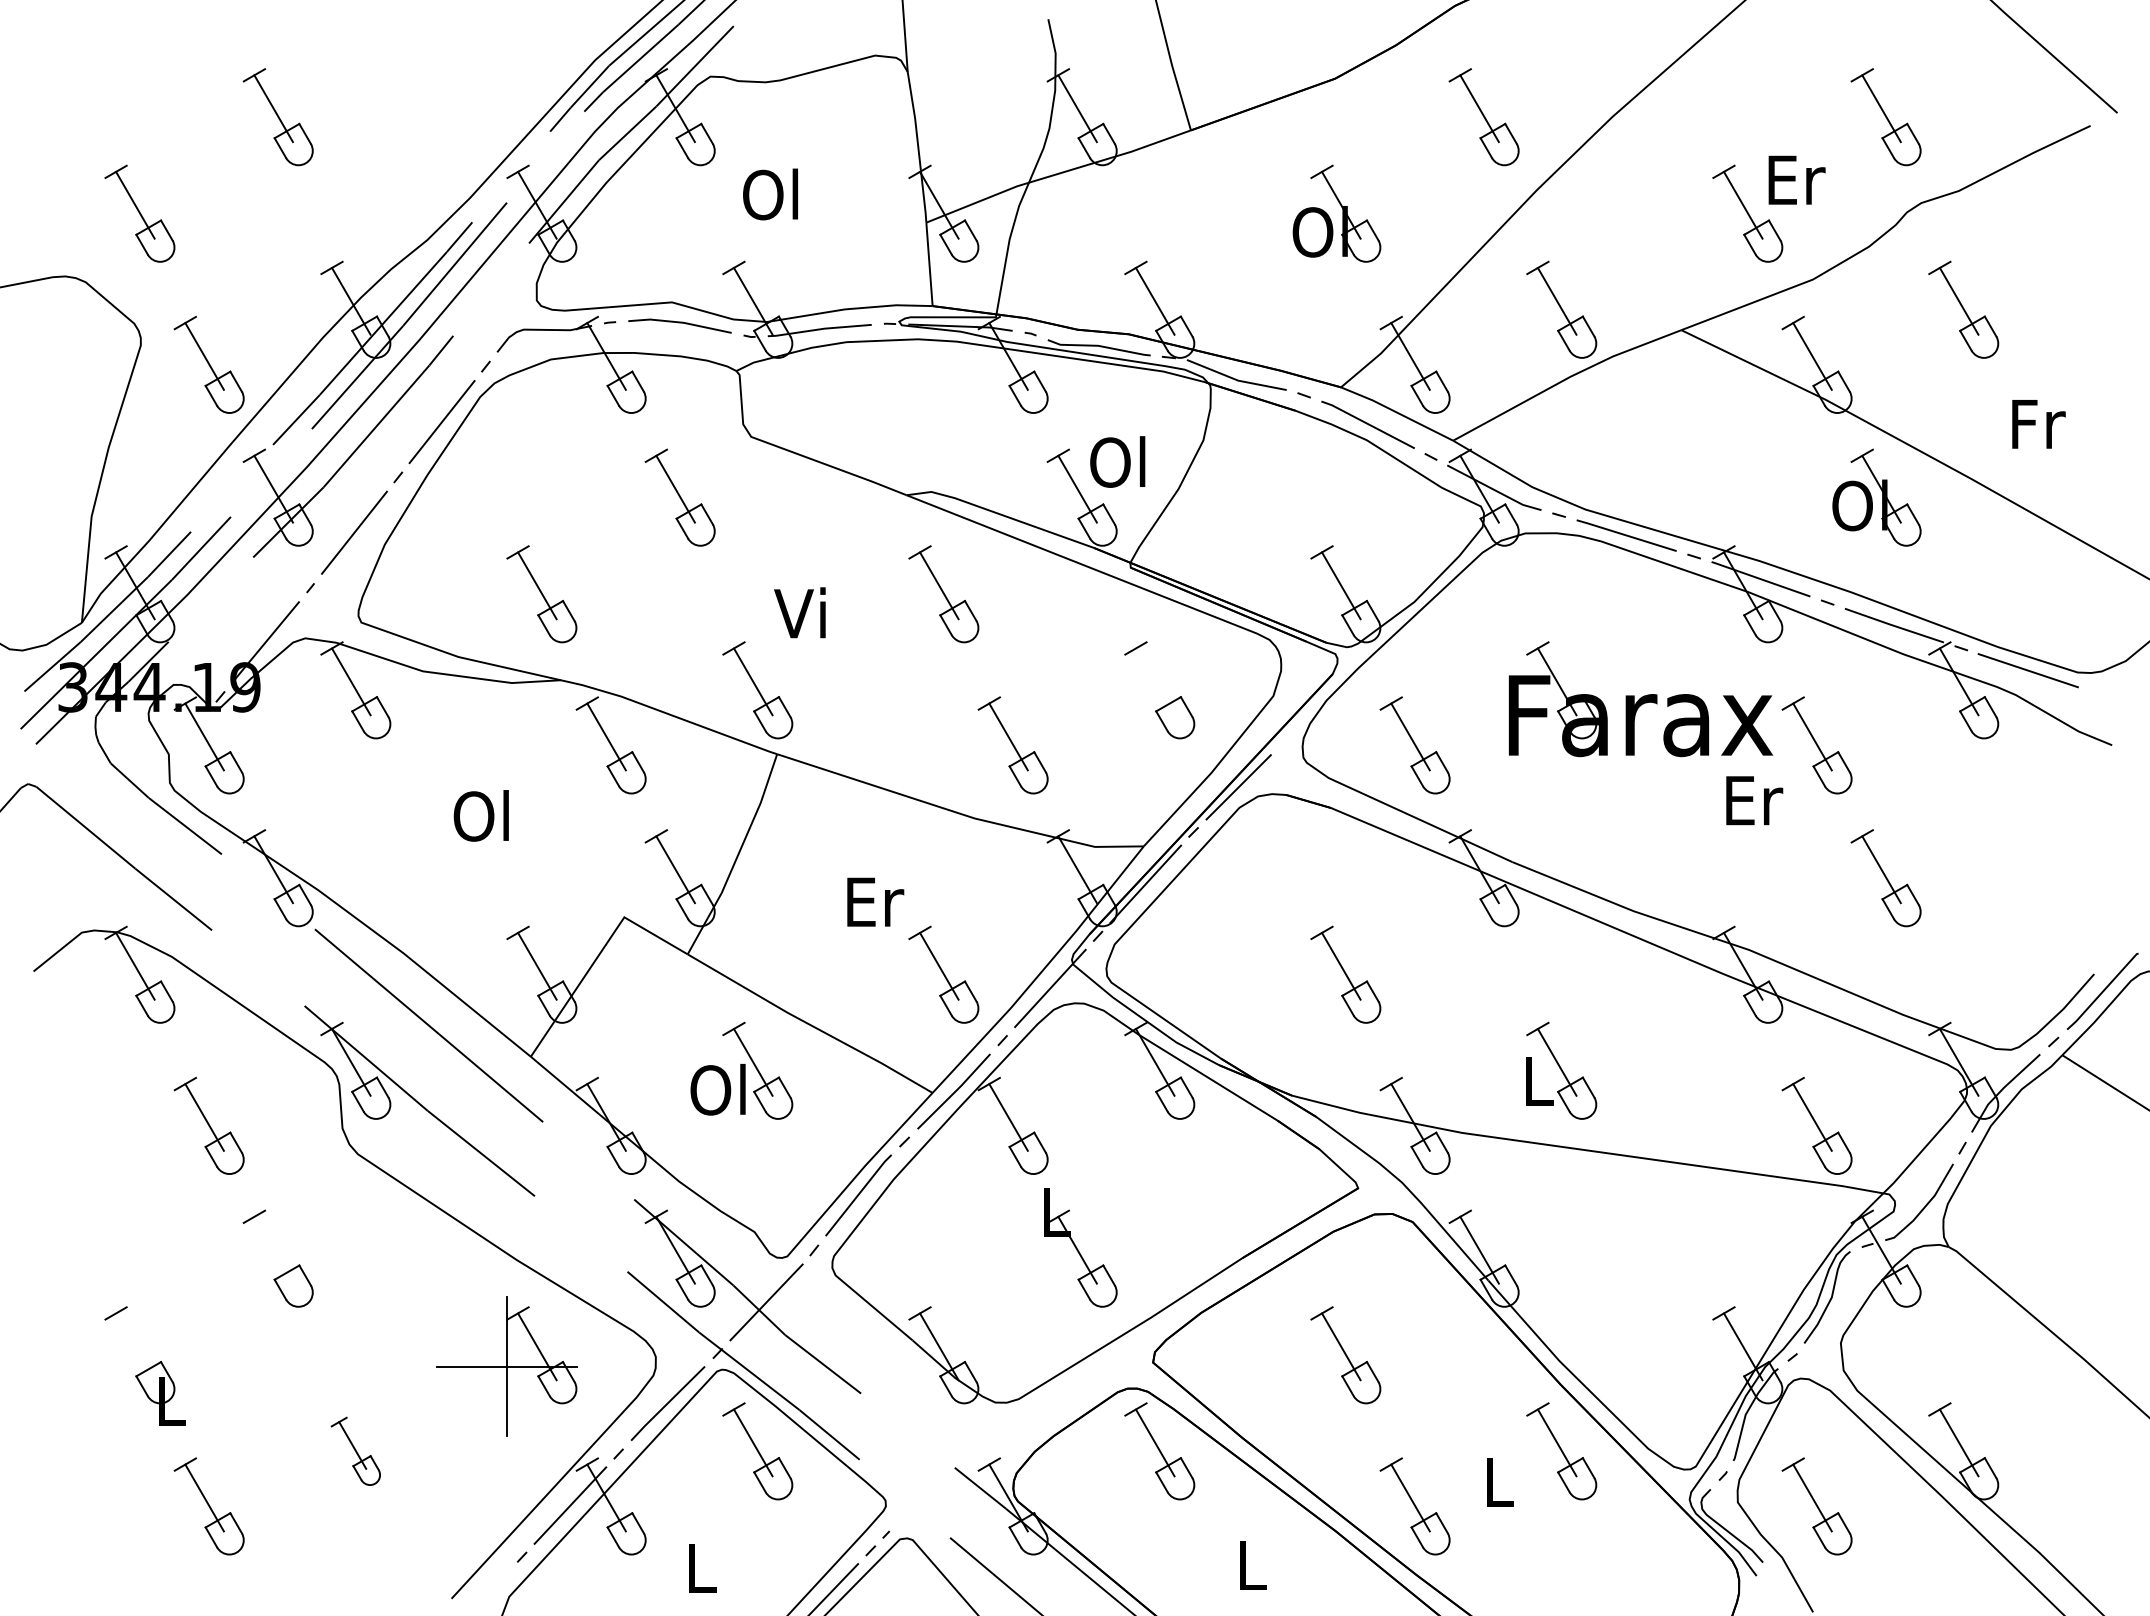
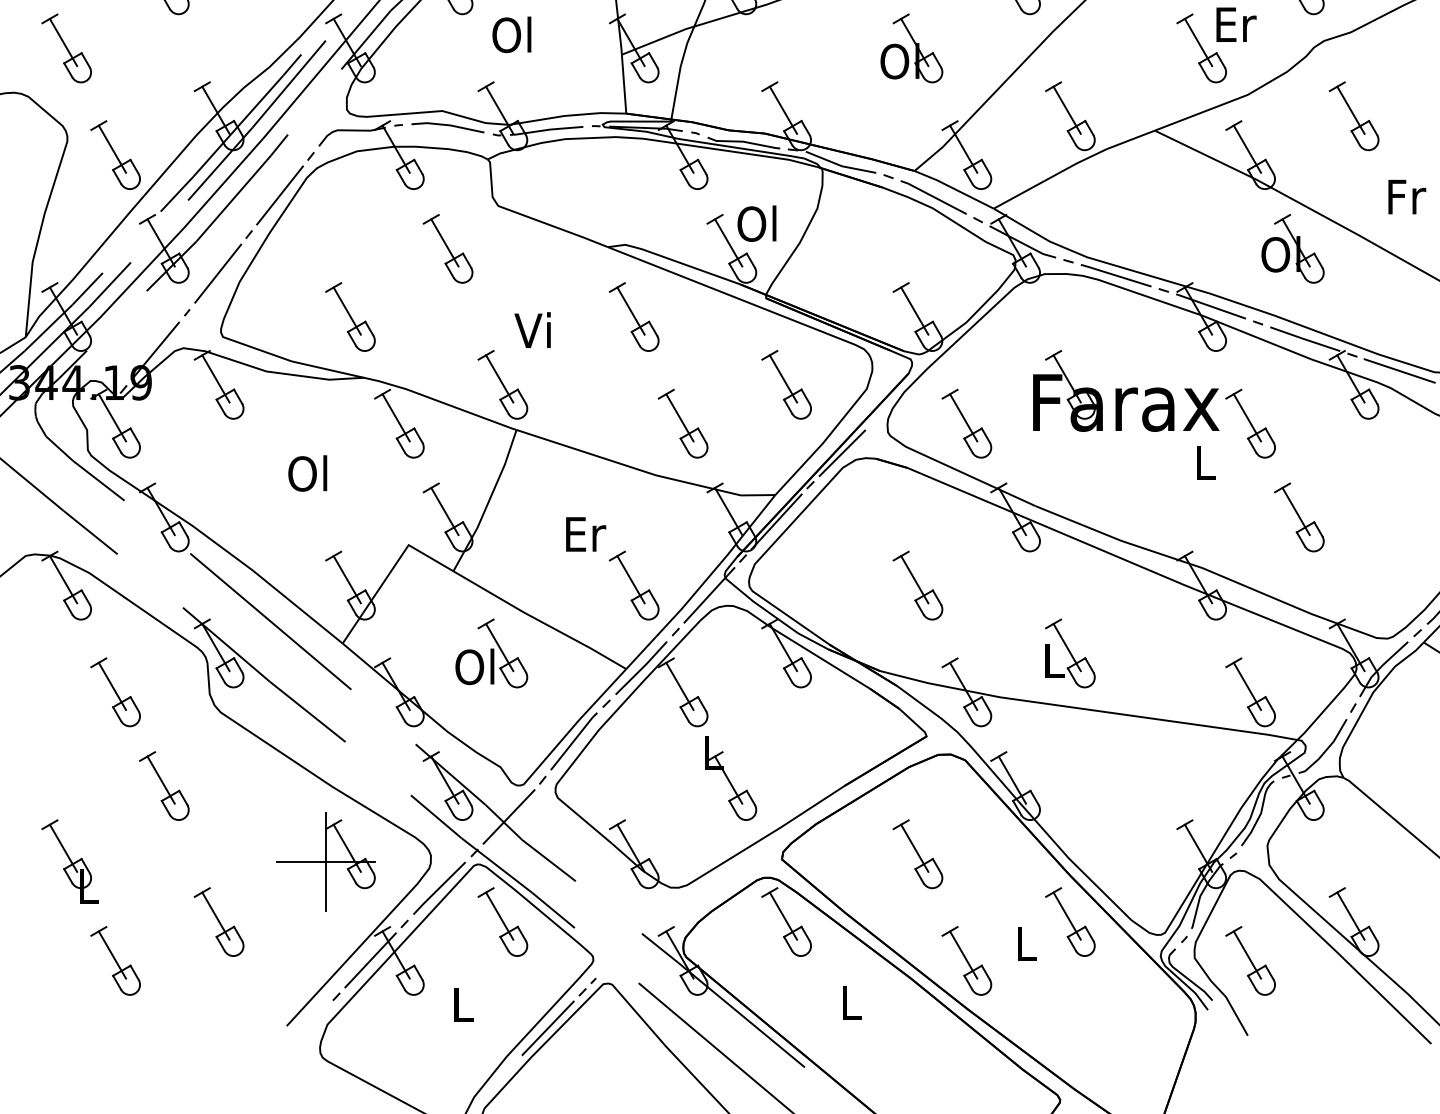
line: (1154, 681) -> (782, 378), added
text: (1754, 800) -> (1206, 462), Er -> L
line: (273, 1249) -> (161, 779), added
line: (135, 1346) -> (63, 848), added
part: (355, 1451) -> (218, 922), size x1.43

